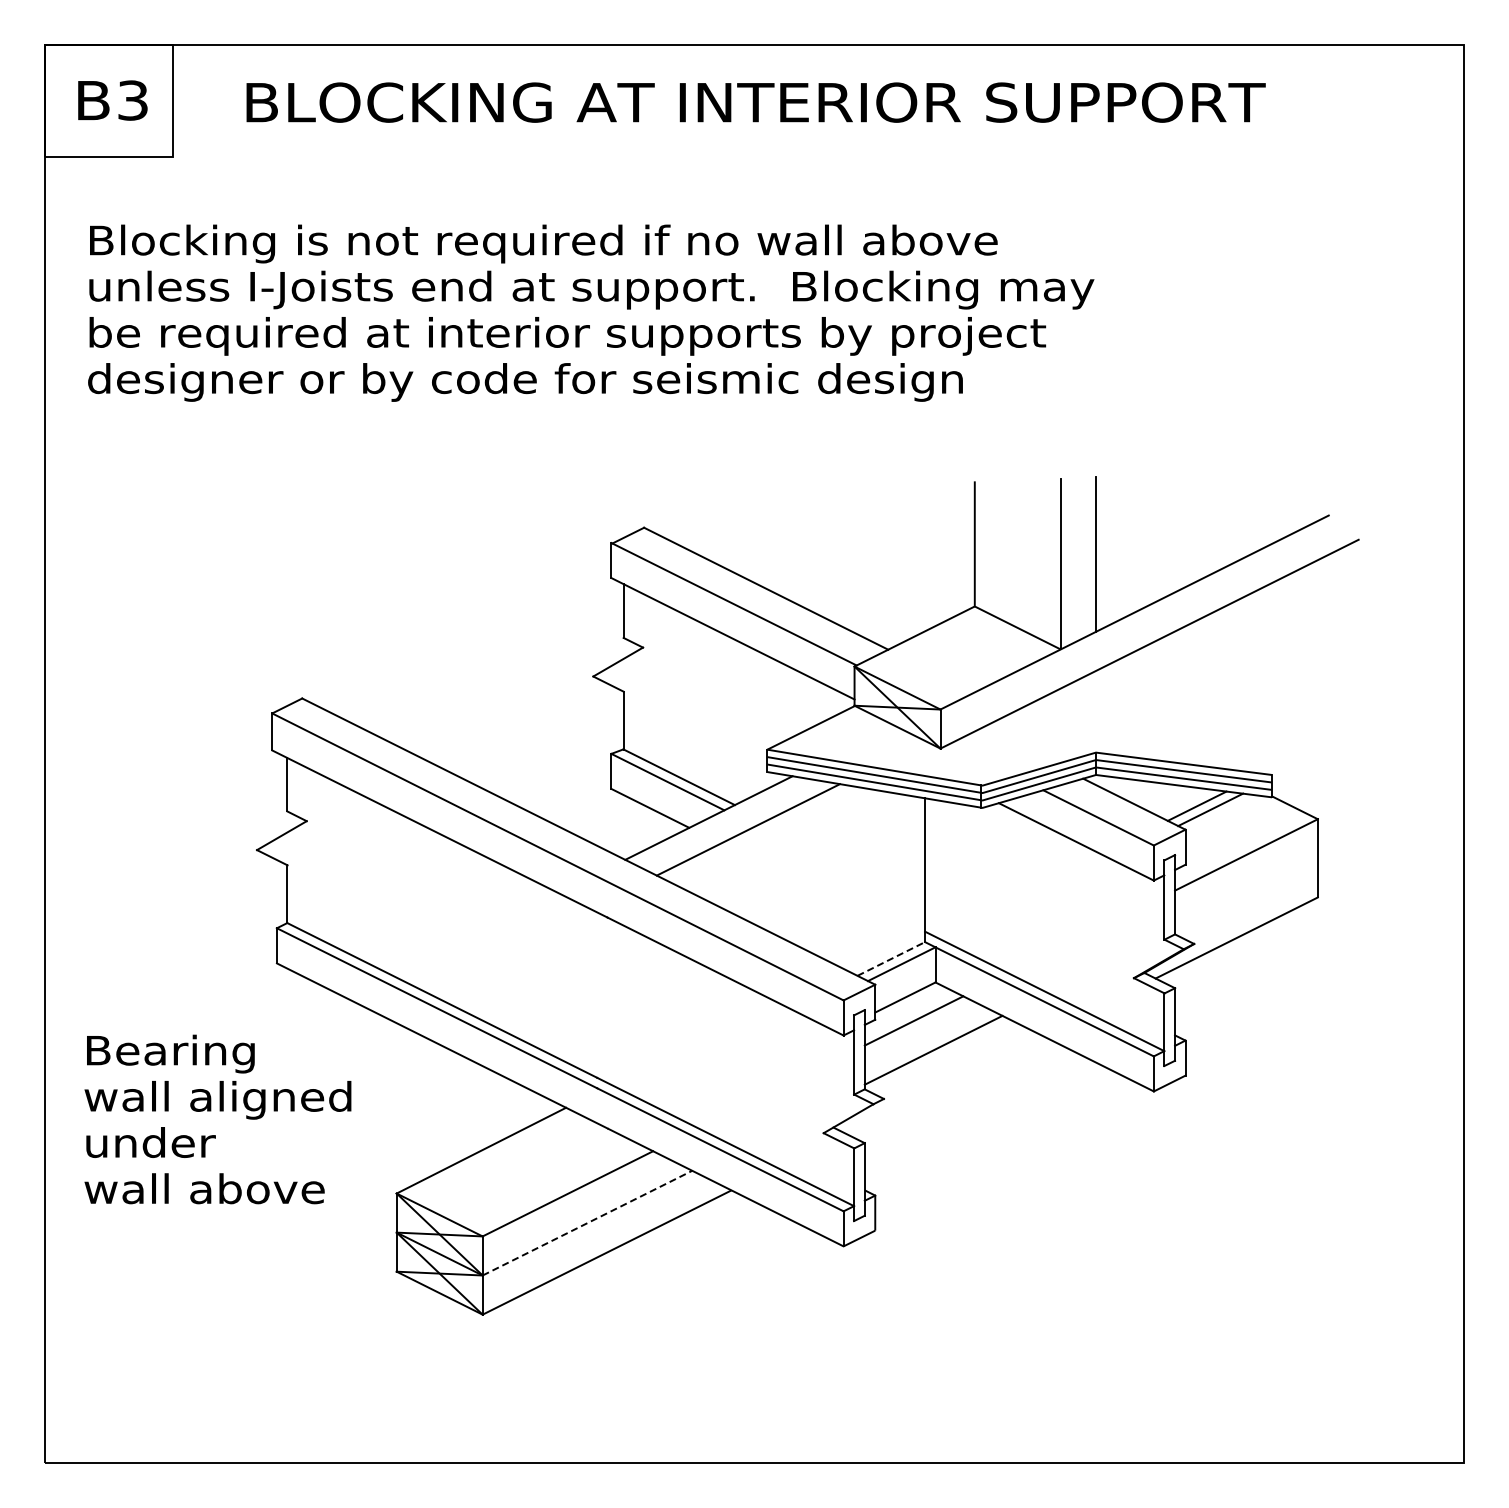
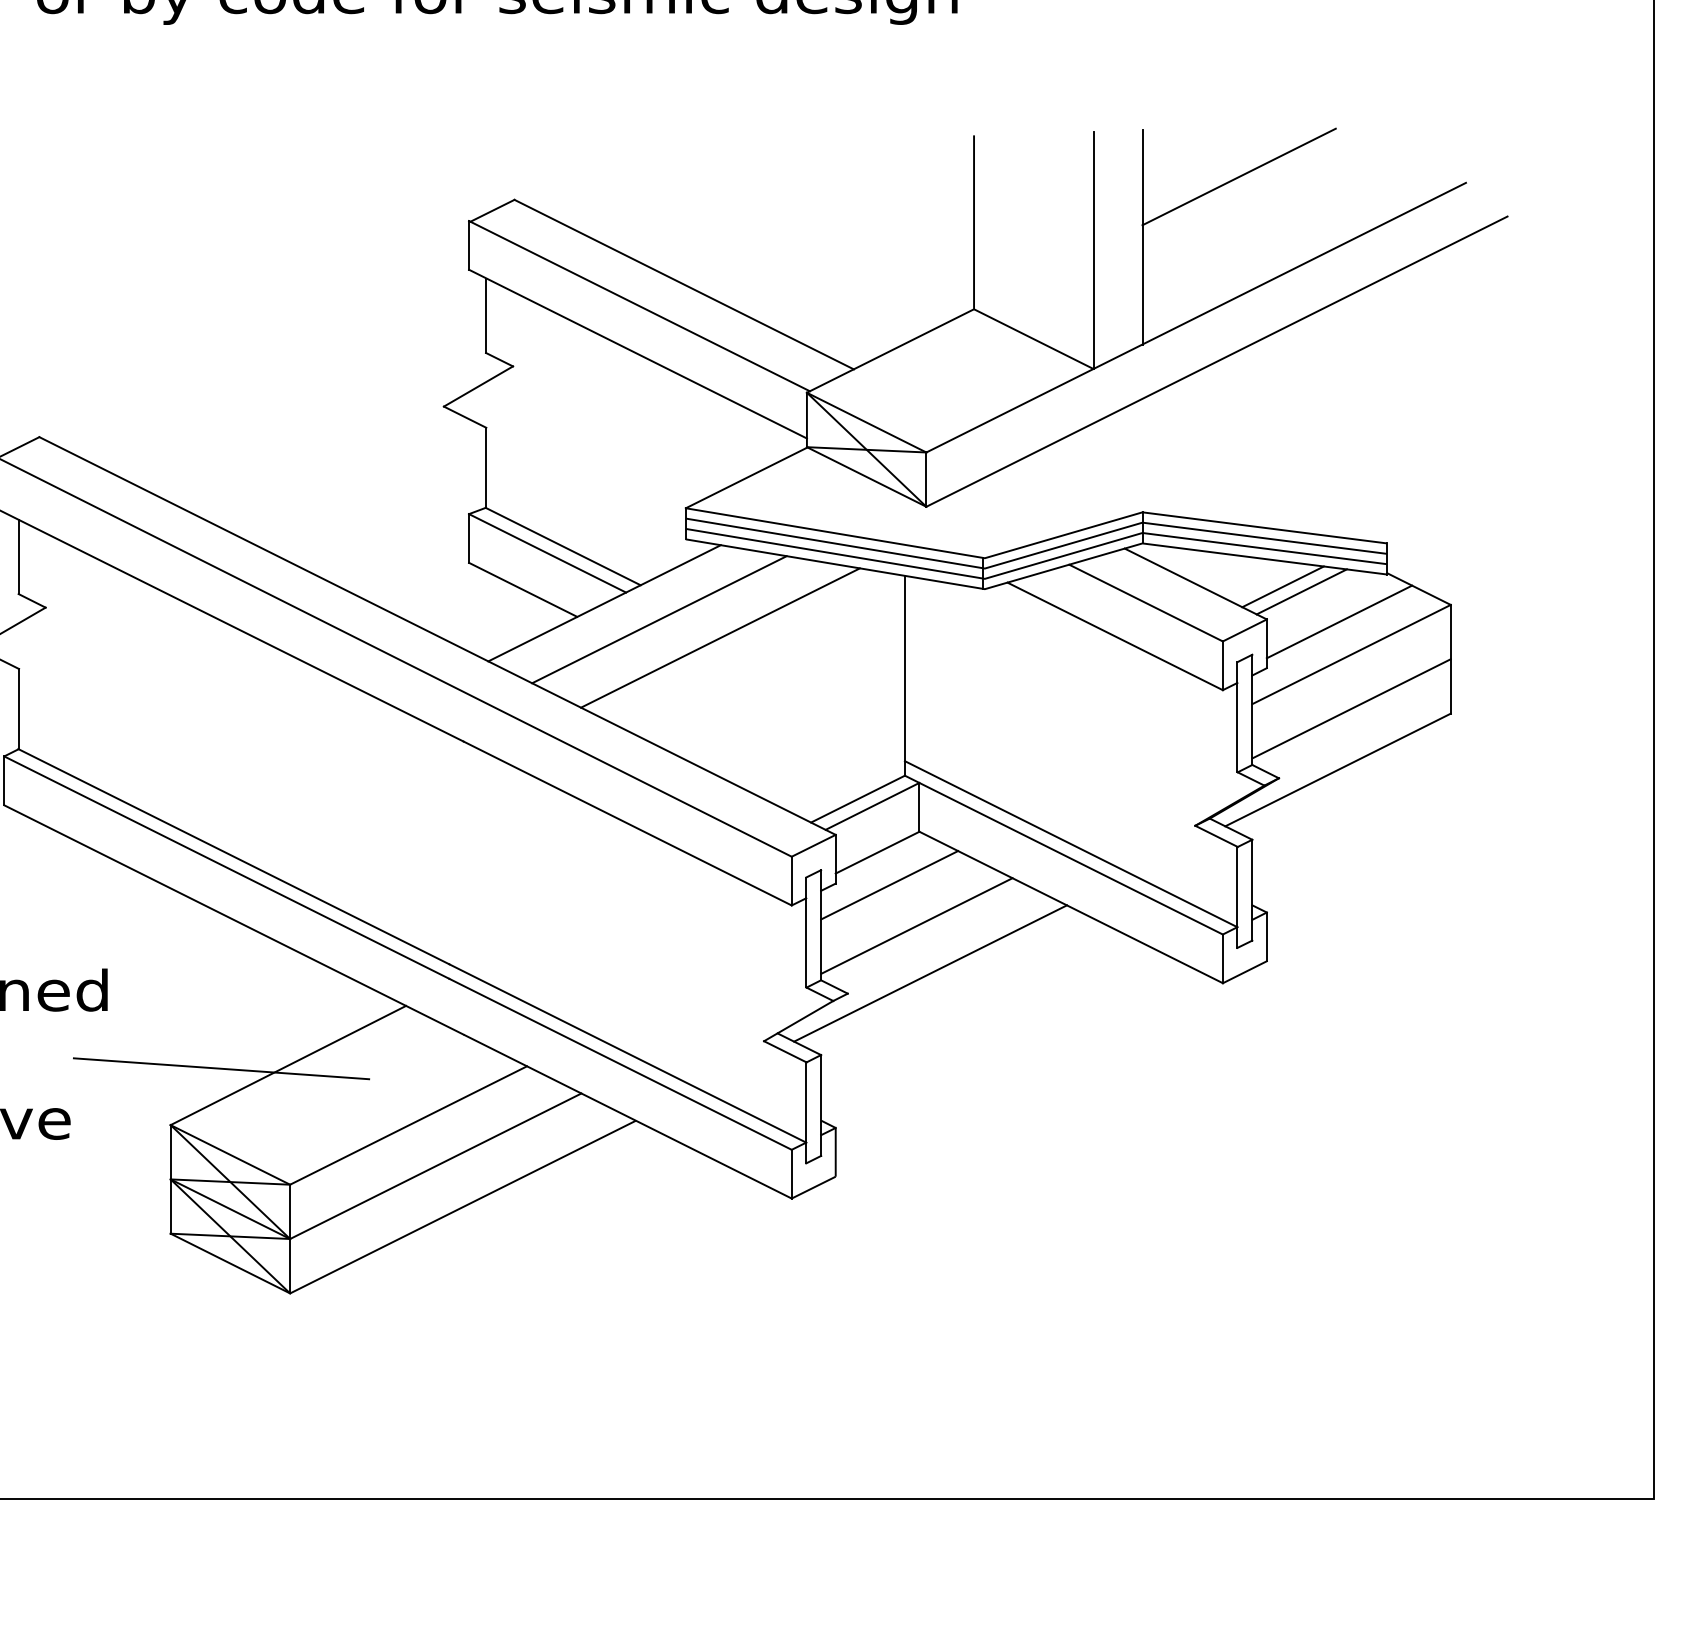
line: (1165, 511) -> (1239, 177), added
line: (1237, 831) -> (1339, 621), added
line: (792, 842) -> (720, 637), added
line: (1246, 893) -> (1351, 708), added
line: (891, 958) -> (858, 798), dashed -> solid
line: (943, 1084) -> (930, 973), added
line: (433, 1152) -> (221, 1068), added
line: (587, 1222) -> (435, 1165), dashed -> solid

